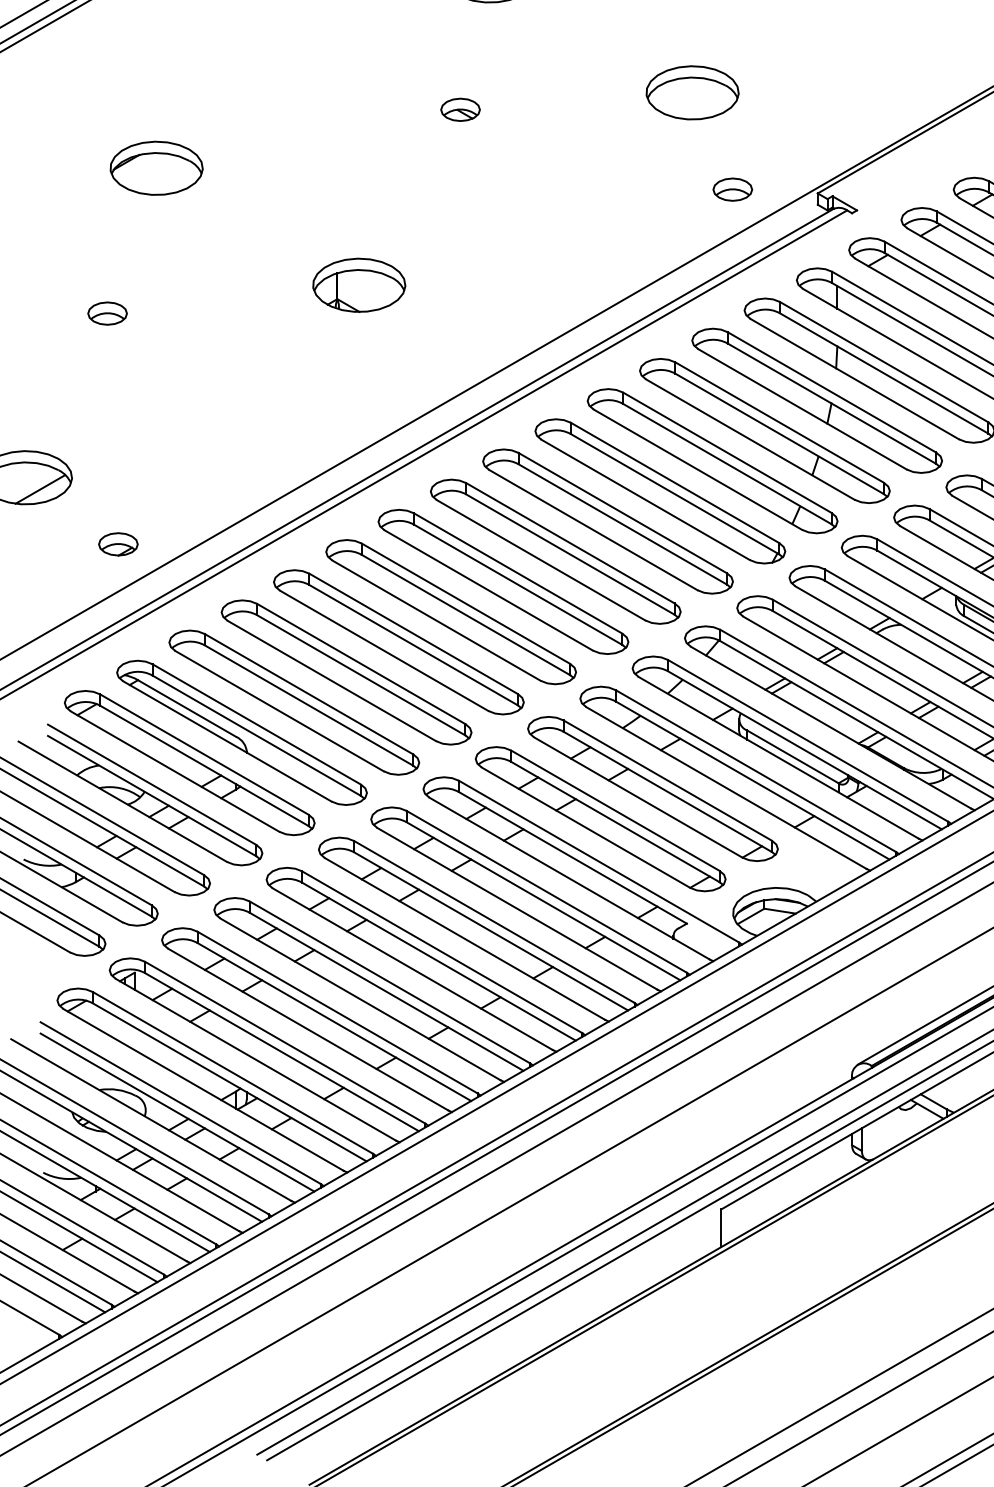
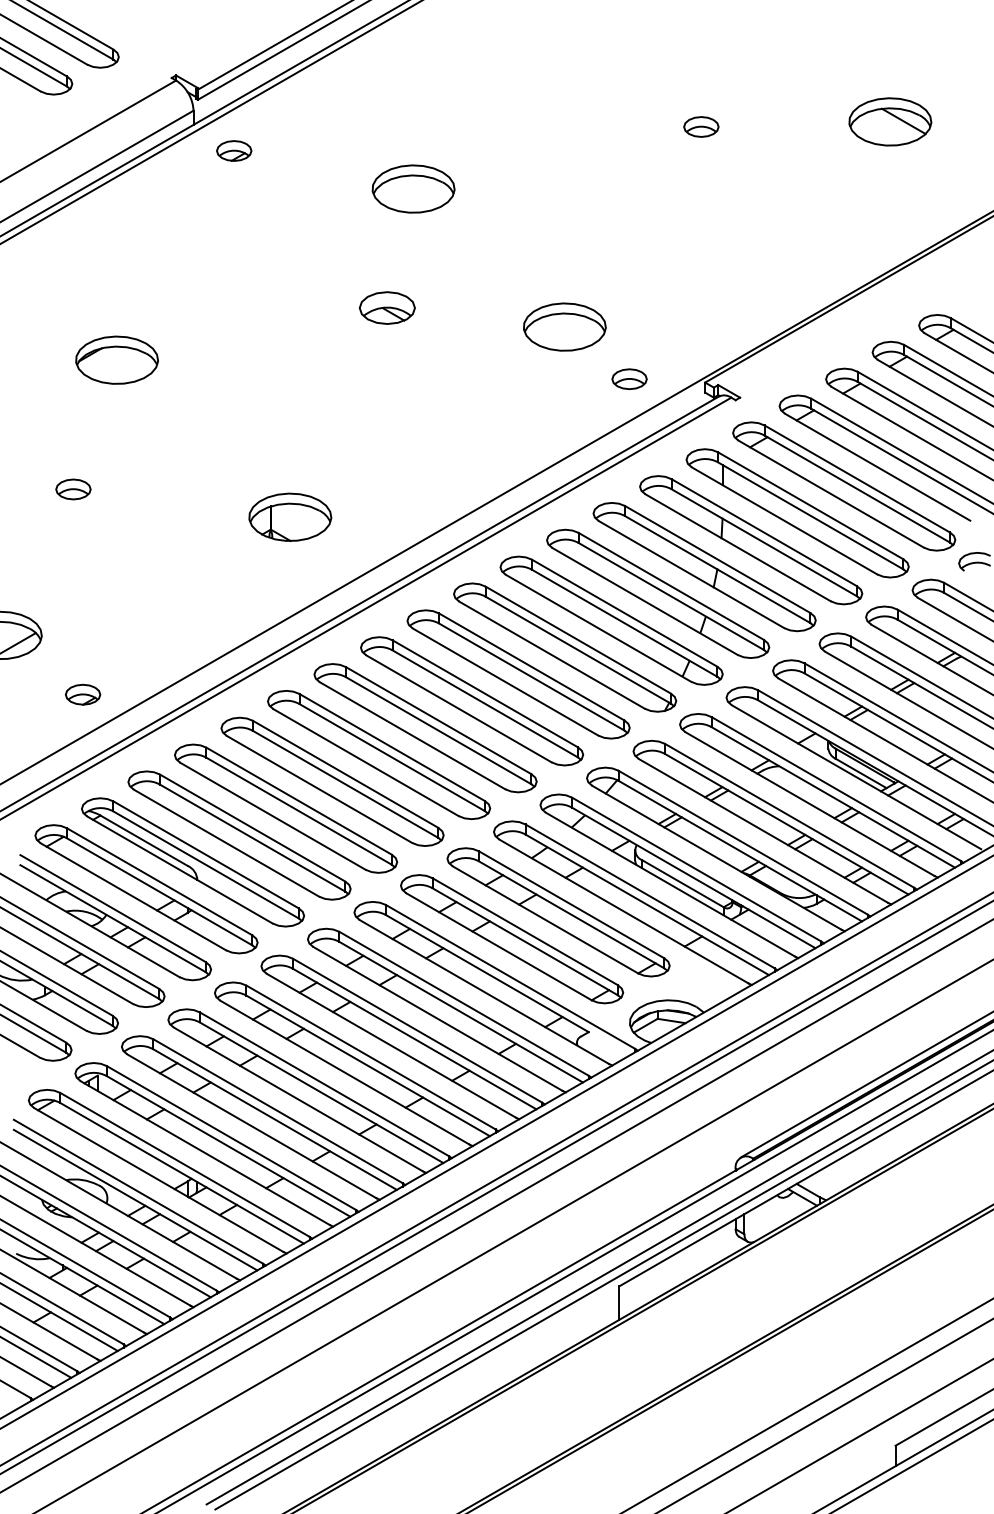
part: (692, 92) -> (564, 326), moved
part: (460, 110) -> (387, 308), size x1.6
part: (359, 284) -> (290, 516), moved

